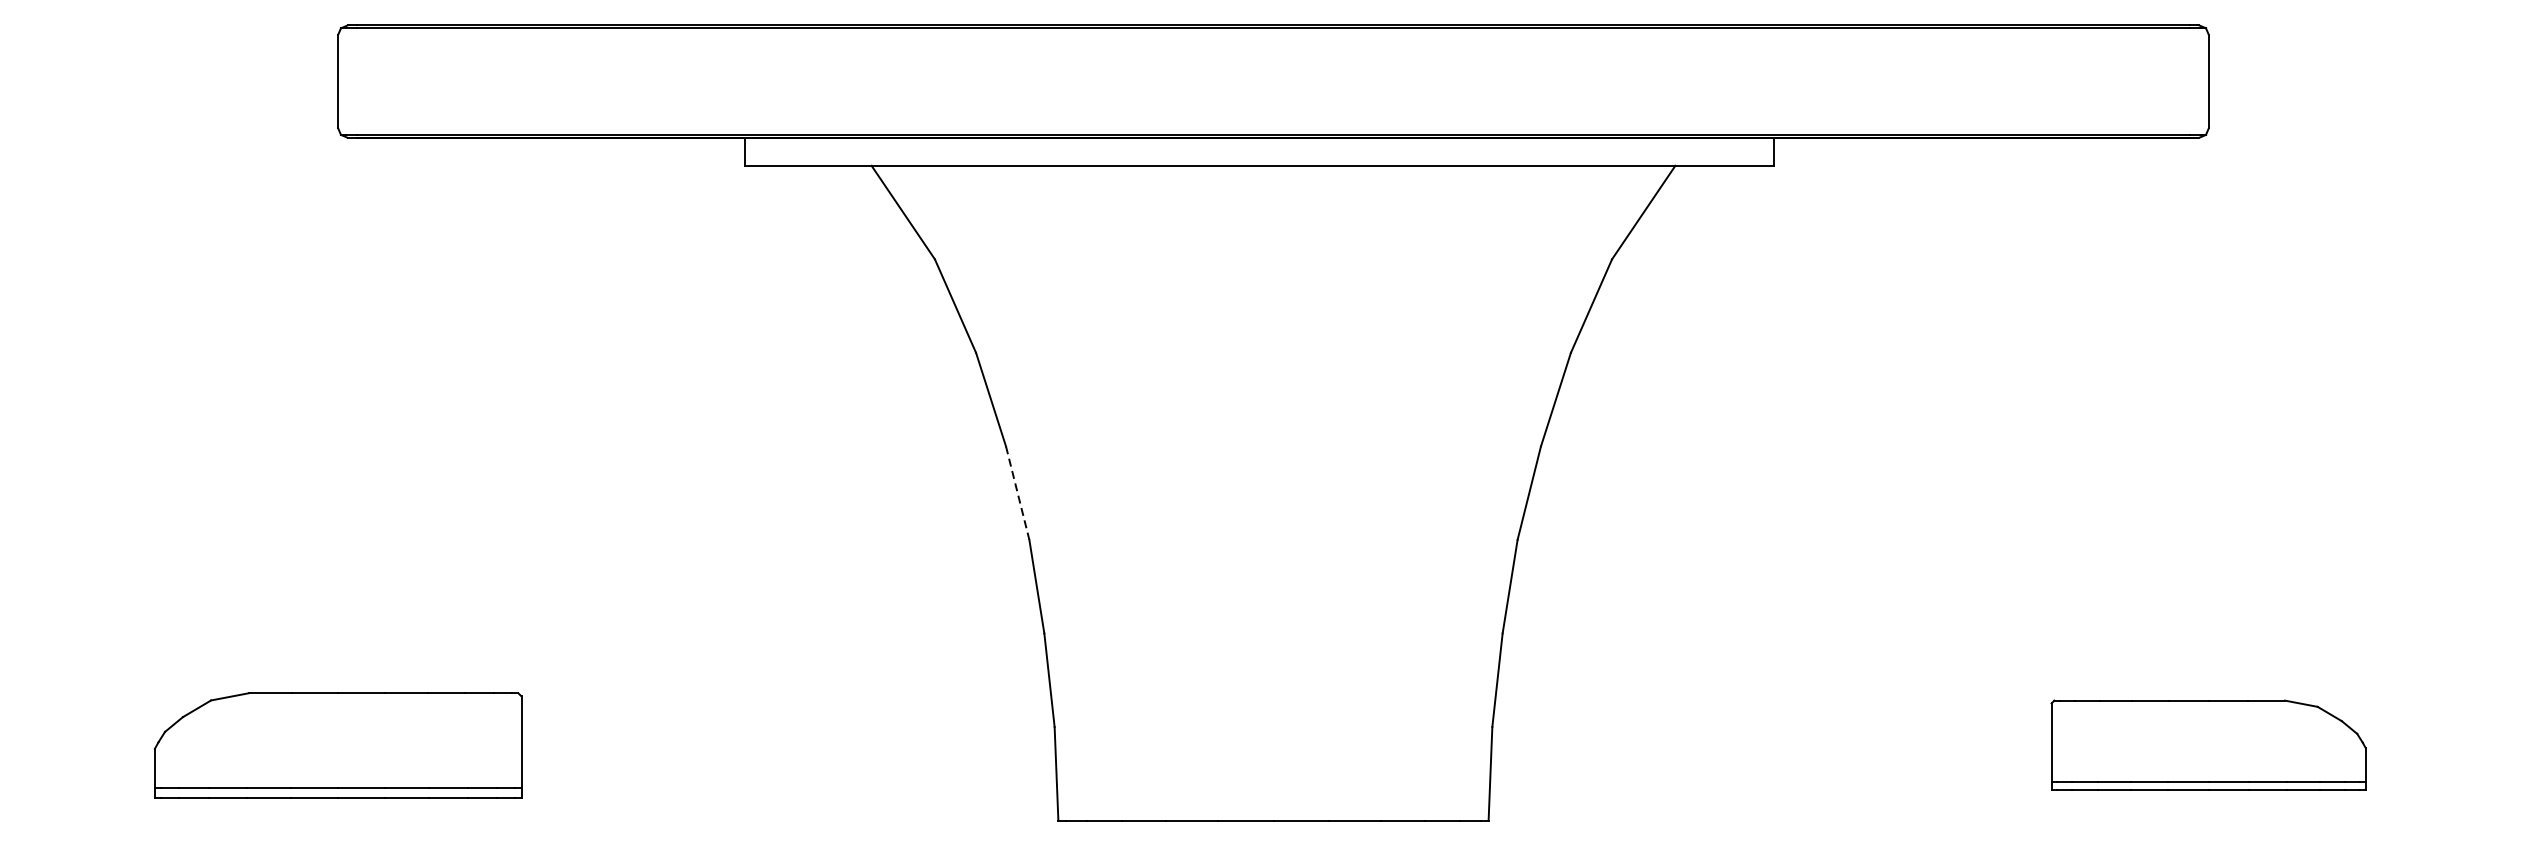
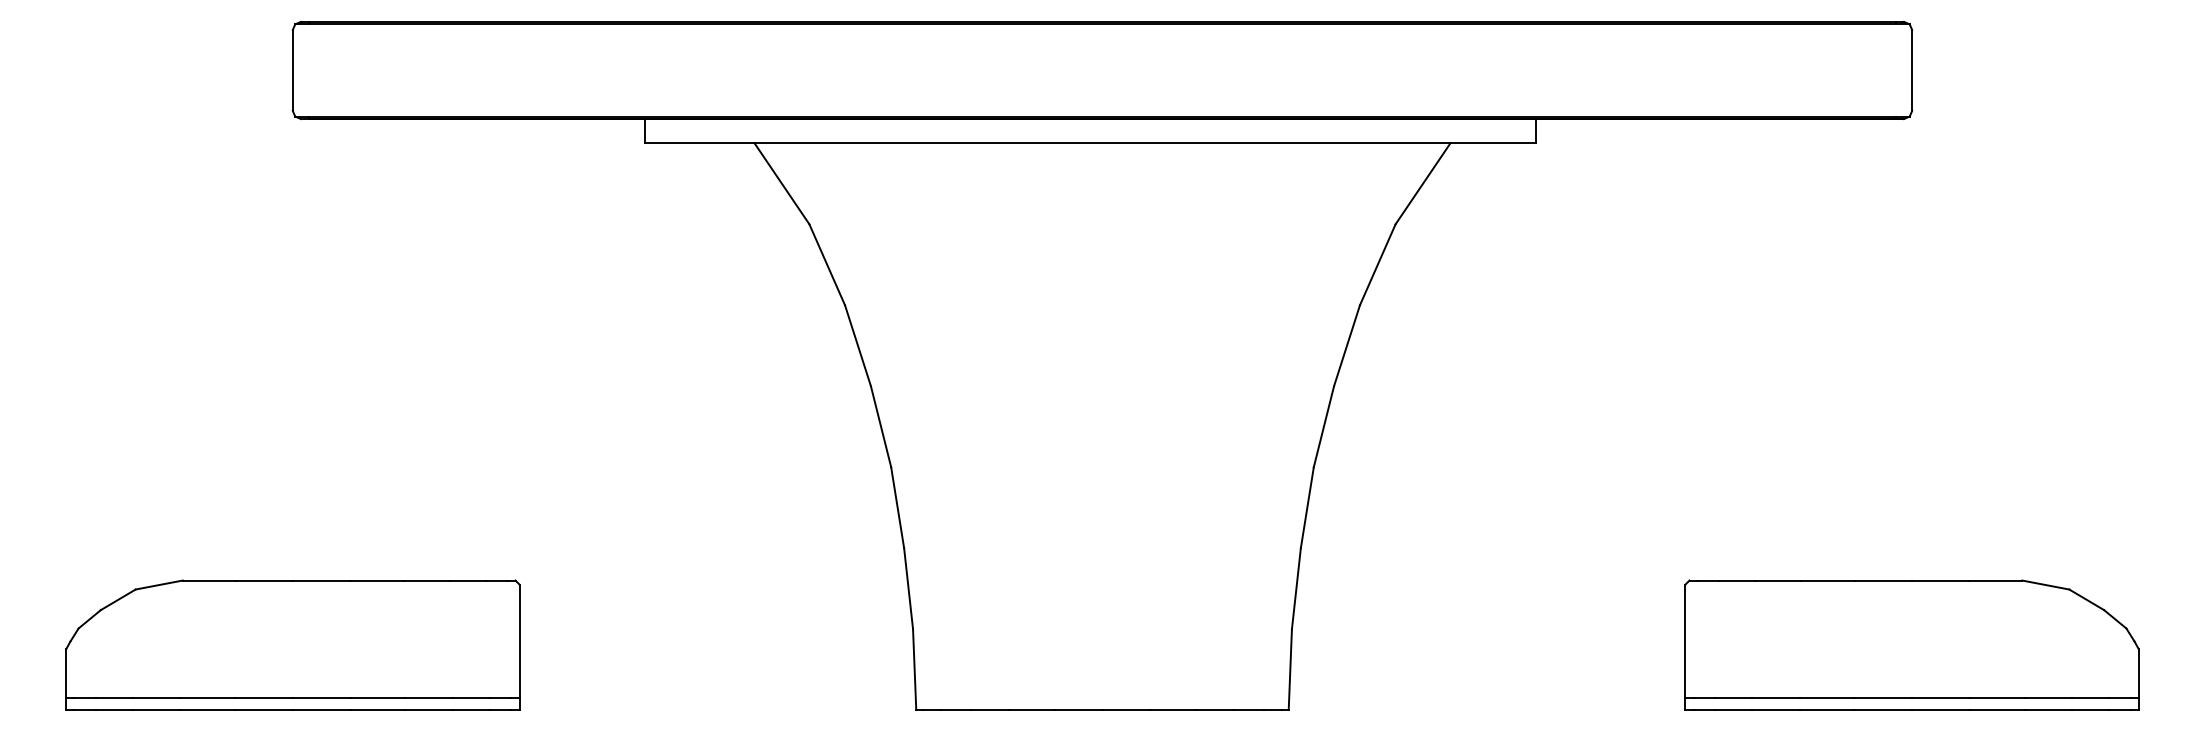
line: (1018, 492) -> (881, 426), dashed -> solid
part: (337, 744) -> (292, 644), size x1.43
part: (2208, 744) -> (1911, 644), size x1.67

